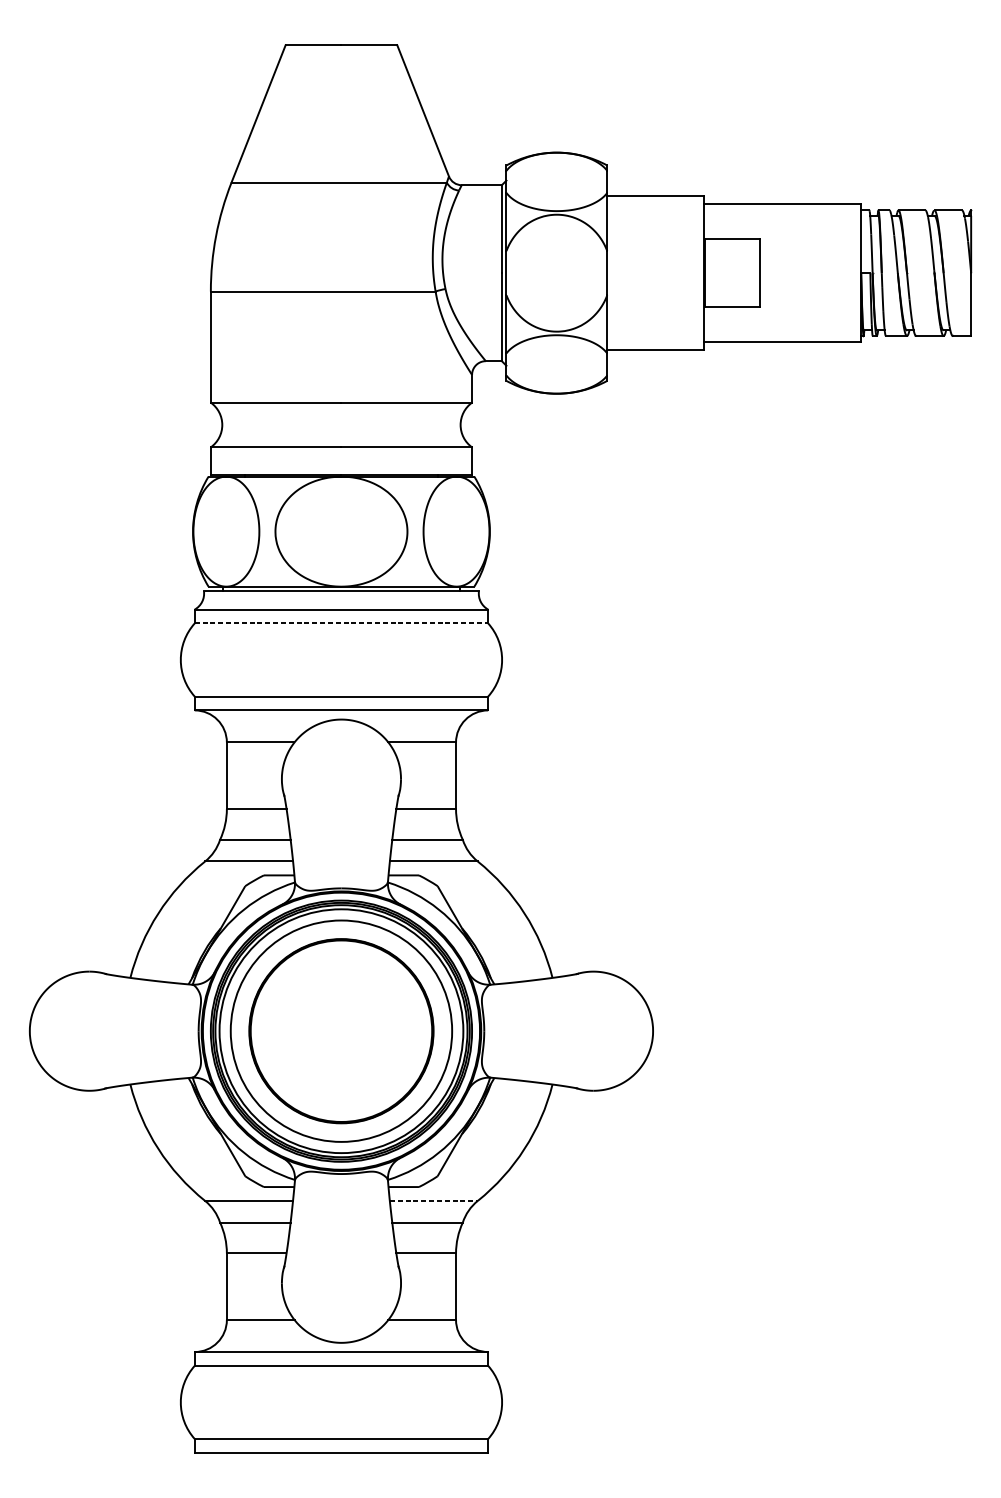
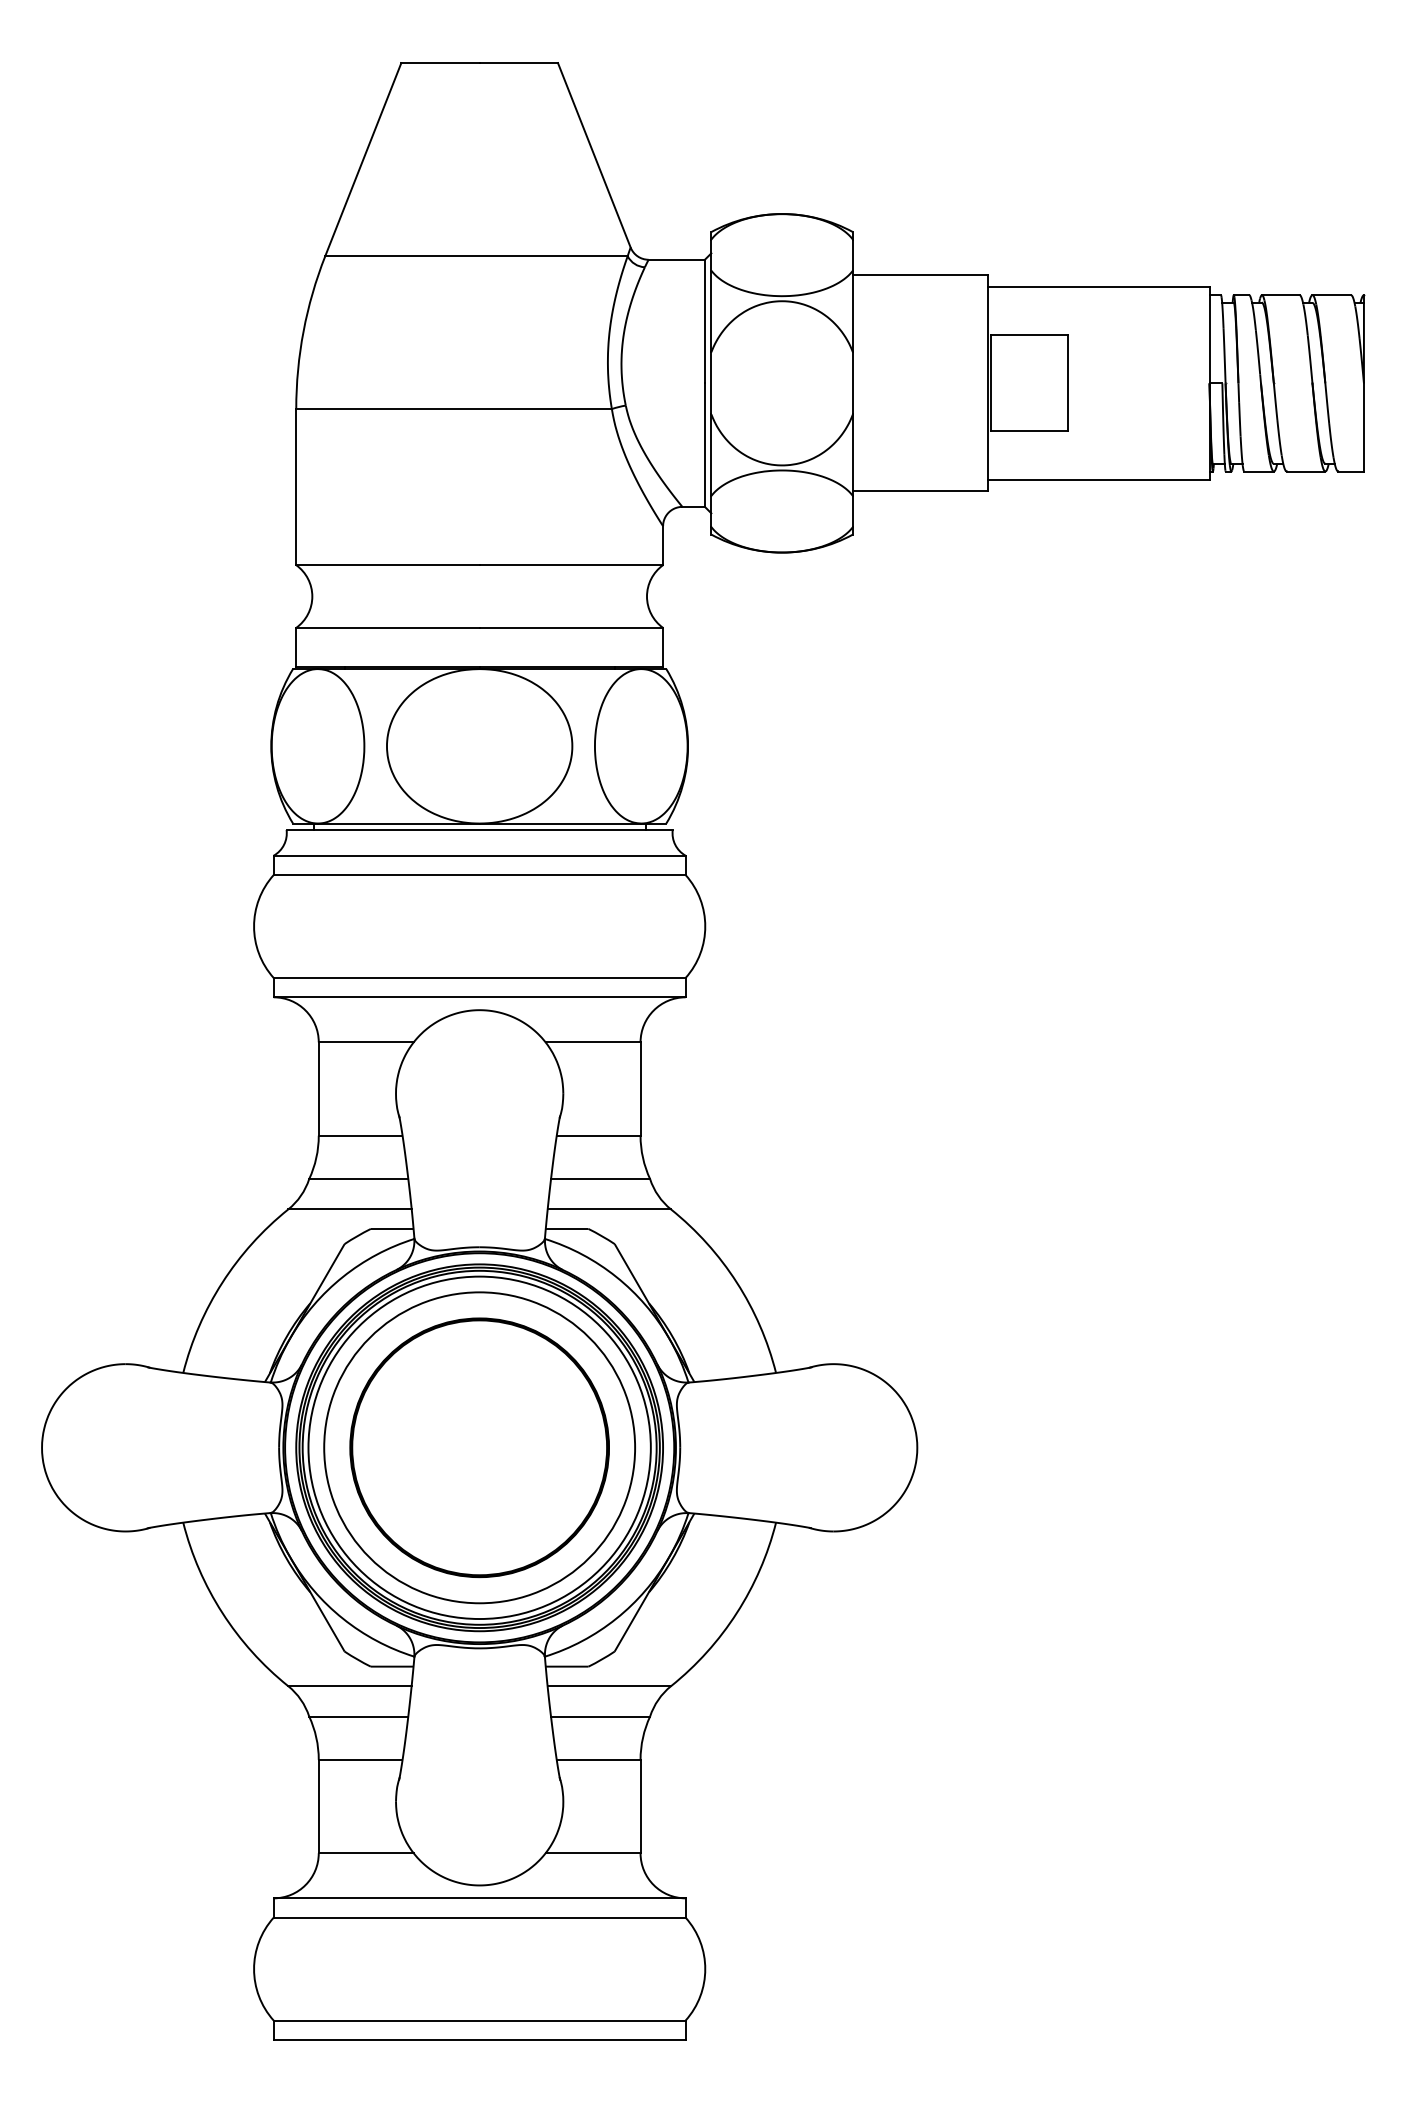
line: (341, 623) -> (479, 875), dashed -> solid
line: (433, 1201) -> (609, 1686), dashed -> solid

